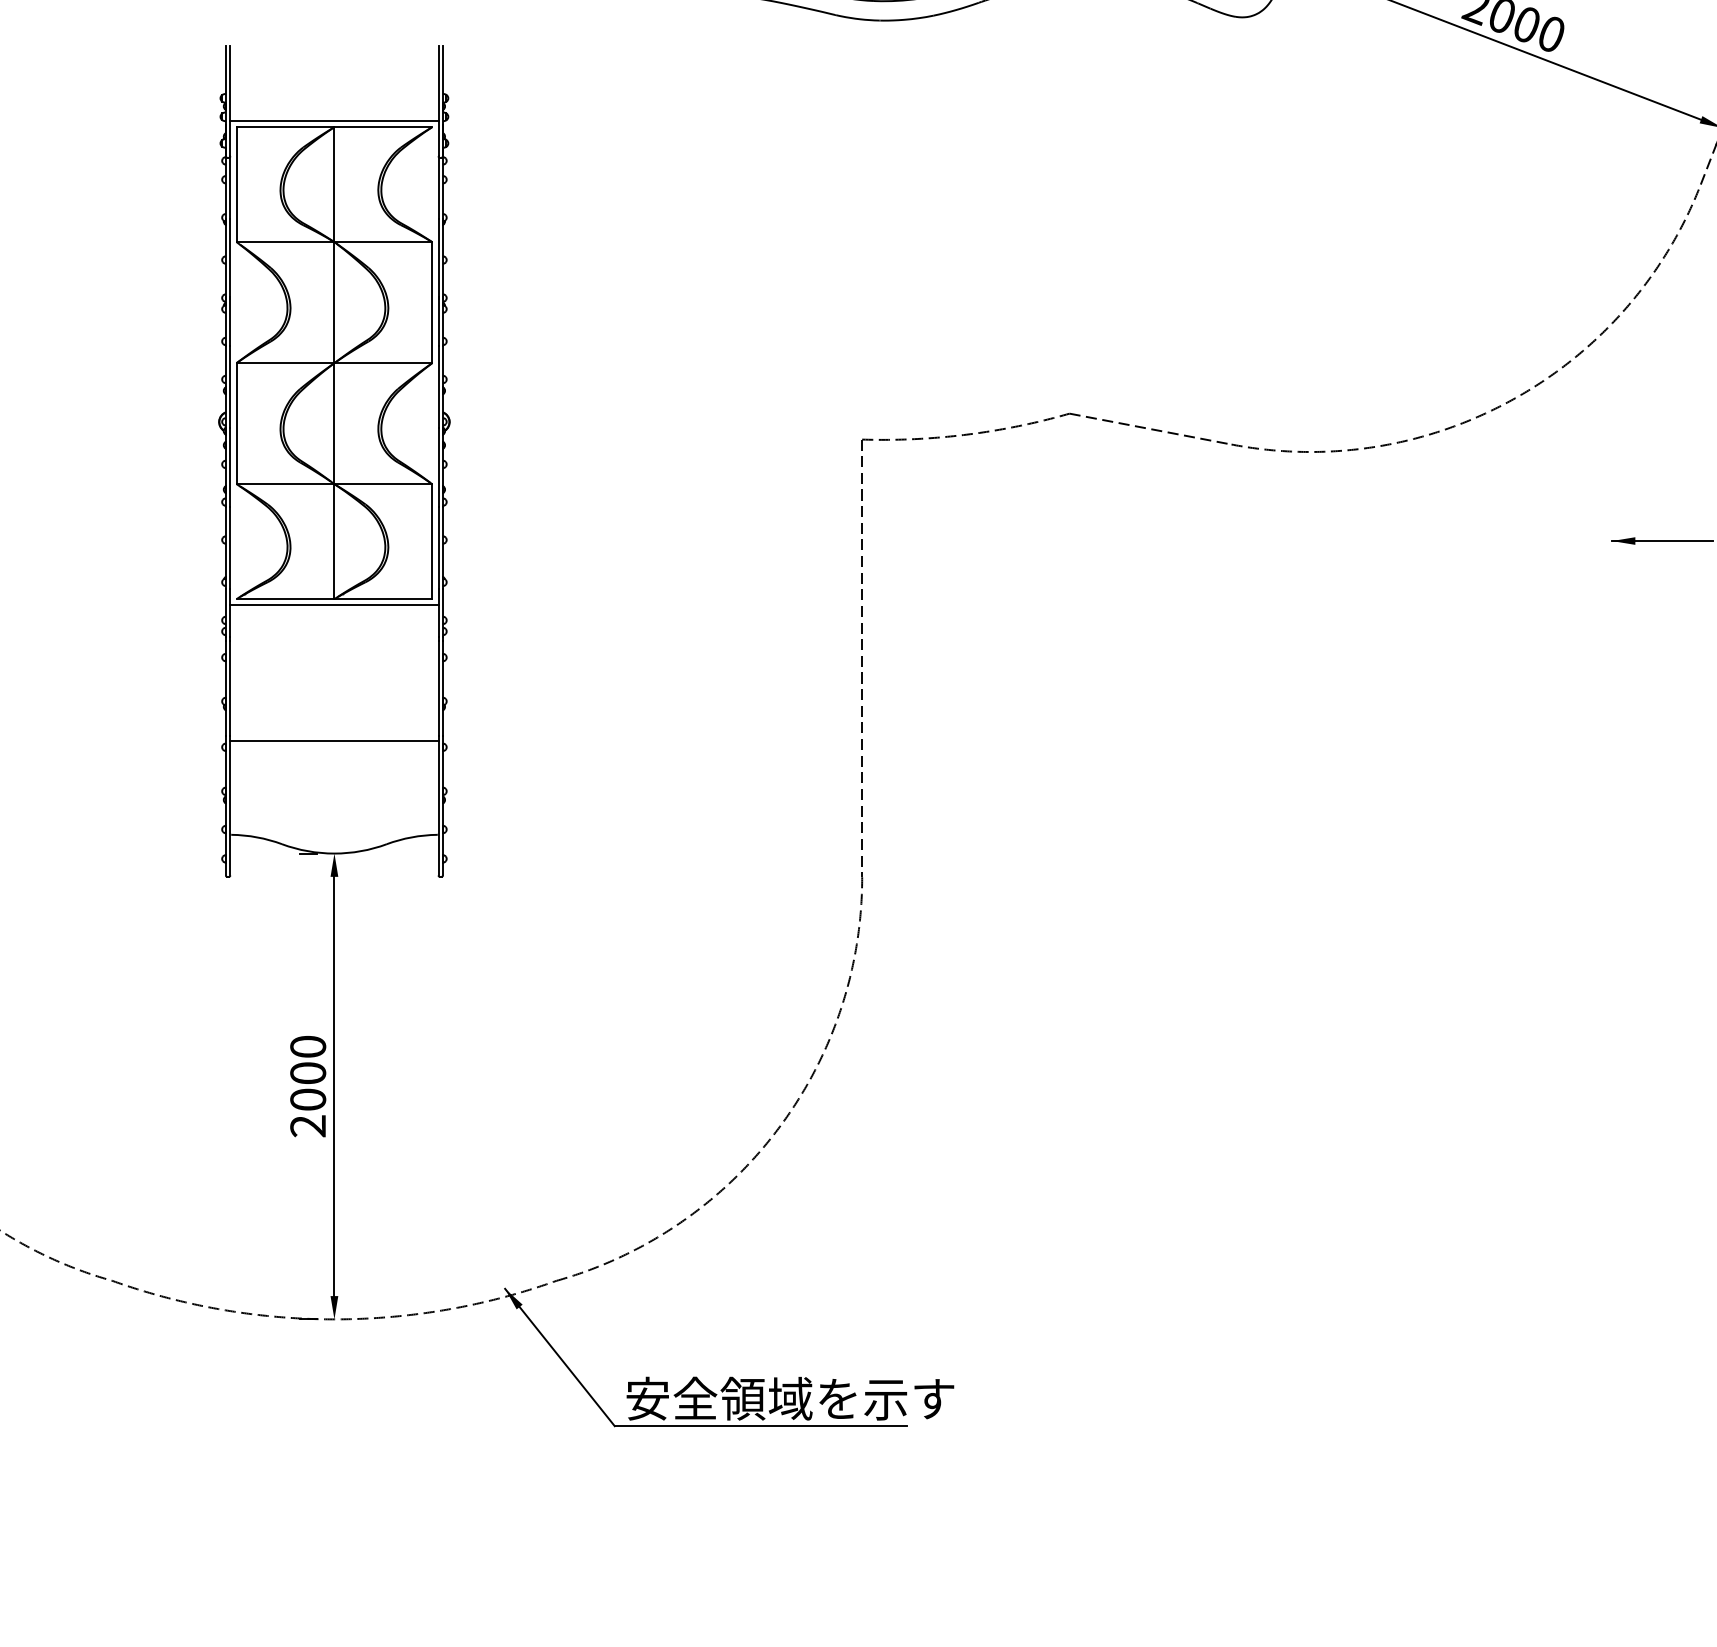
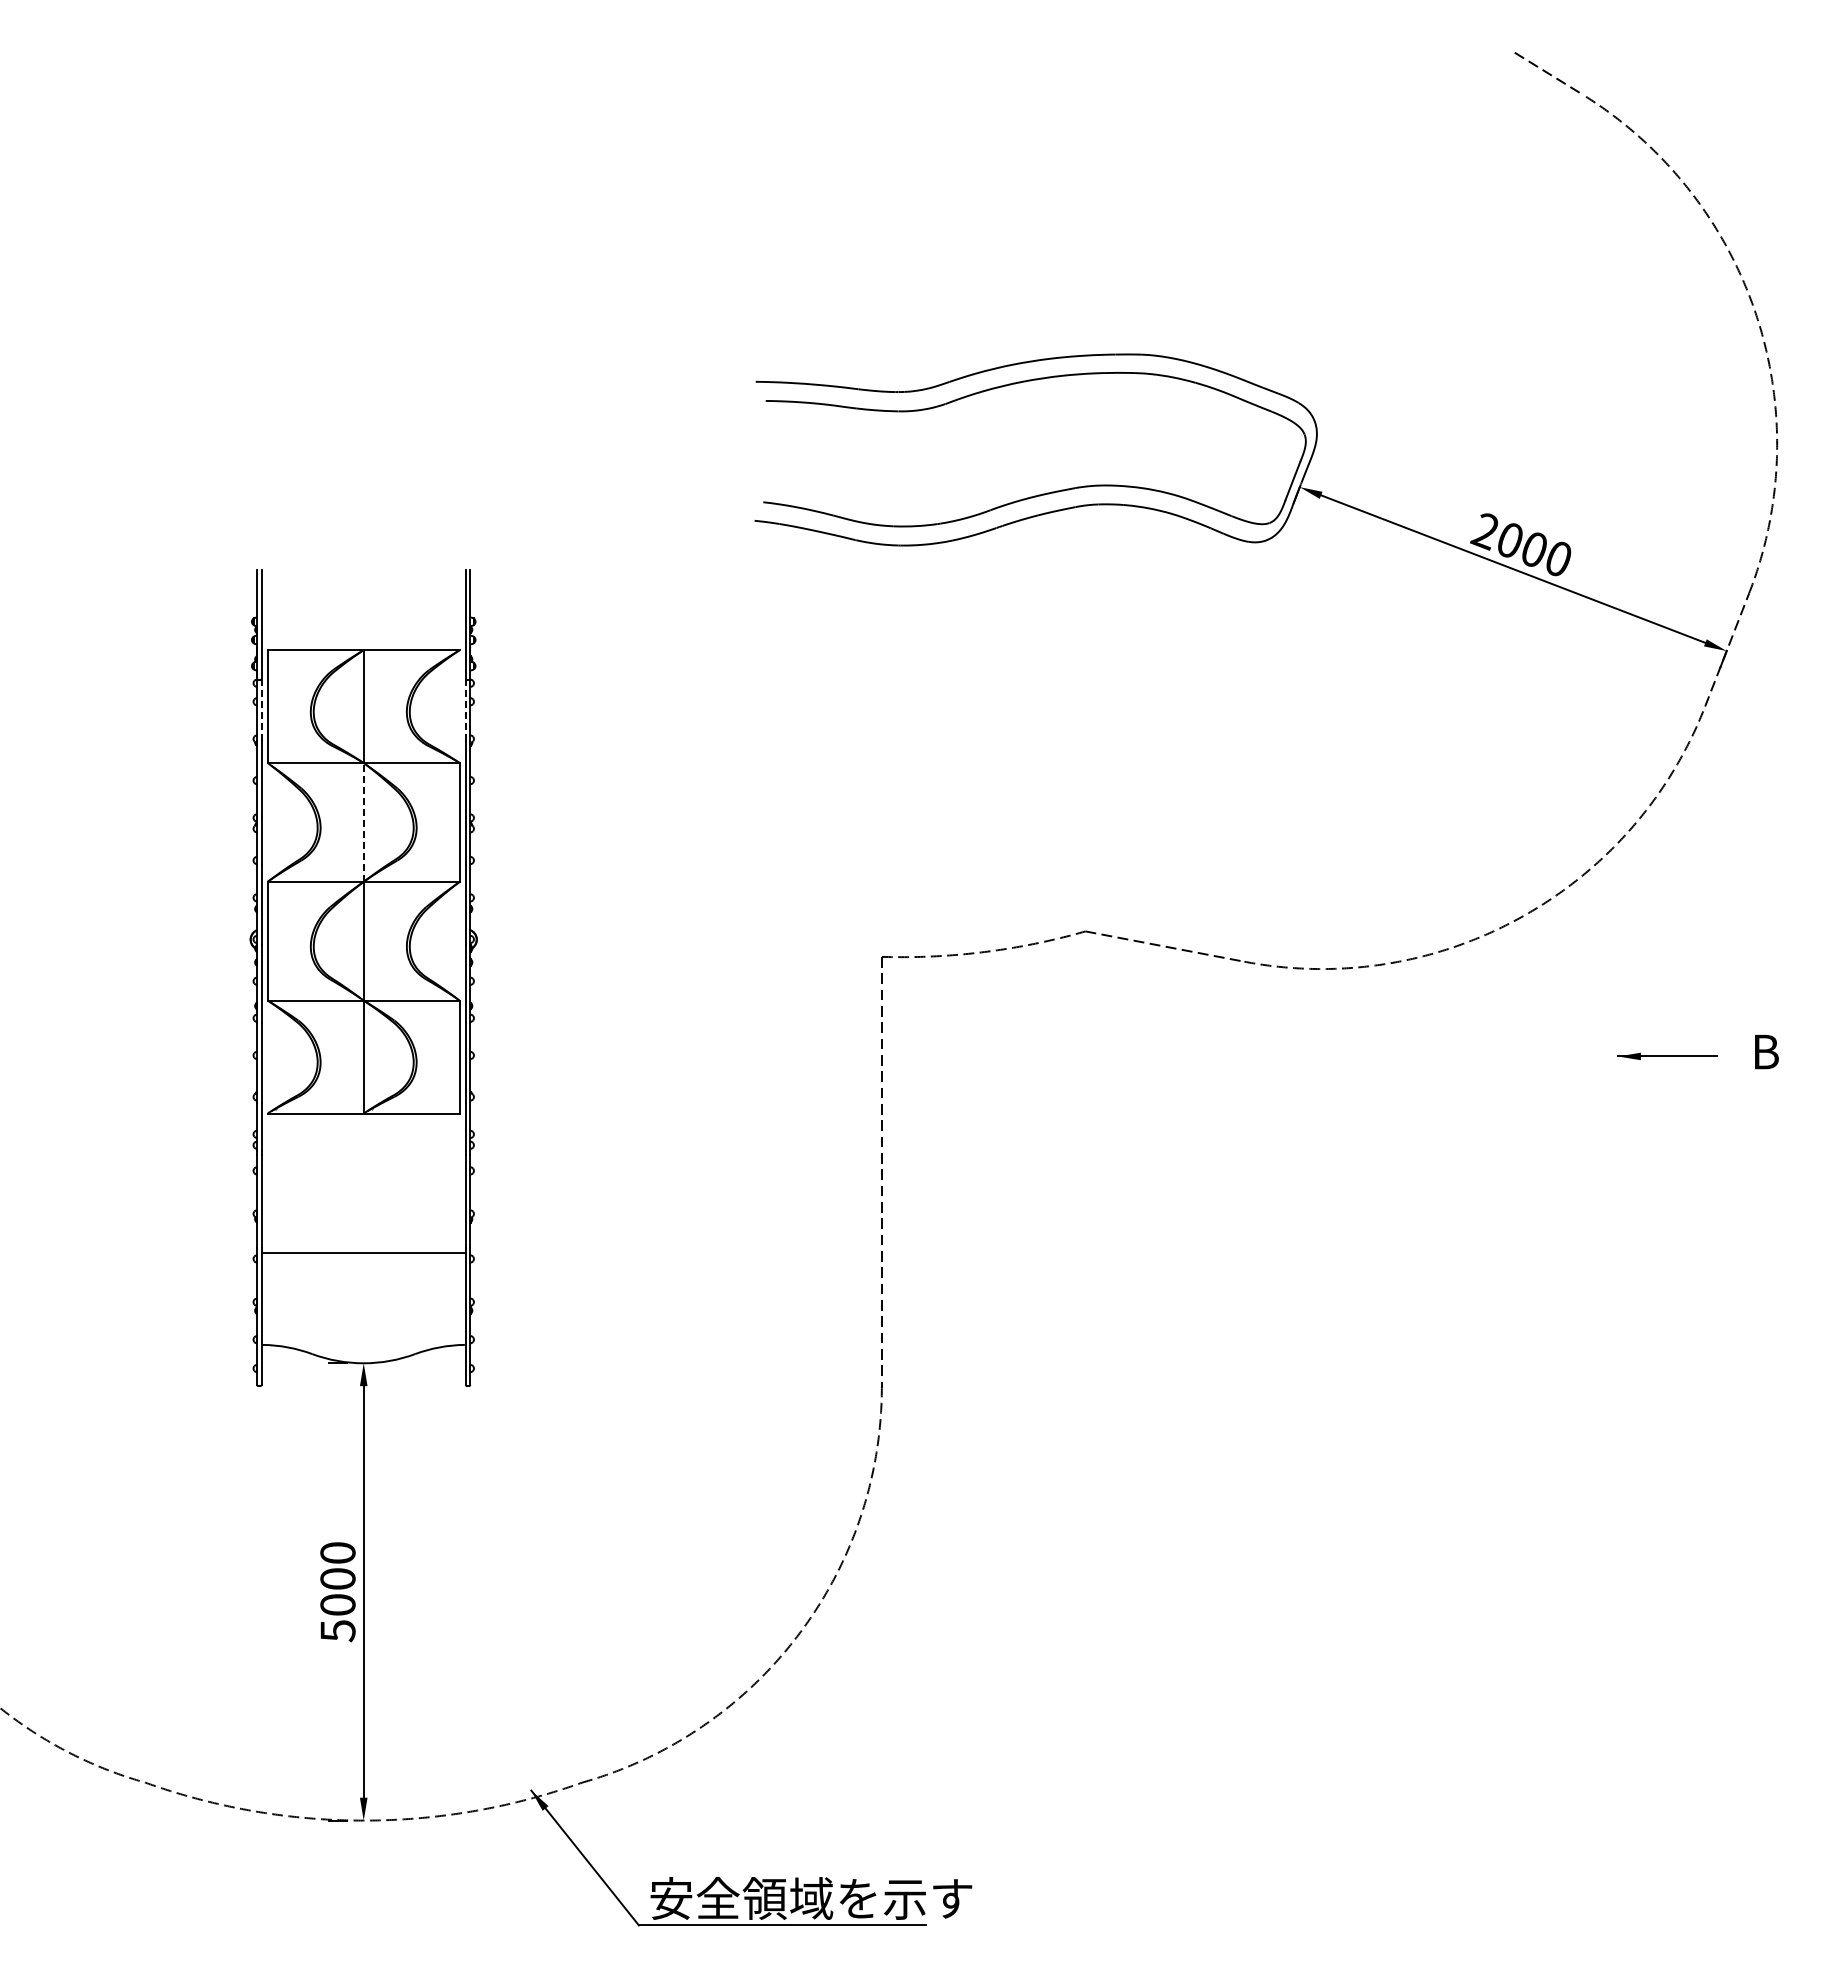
line: (334, 120) -> (363, 643), removed
line: (230, 187) -> (261, 709), solid -> dashed
line: (438, 187) -> (465, 709), solid -> dashed
line: (334, 301) -> (363, 821), solid -> dashed
line: (334, 605) -> (363, 1119), removed
text: (307, 1126) -> (337, 1631), 2000 -> 5000

